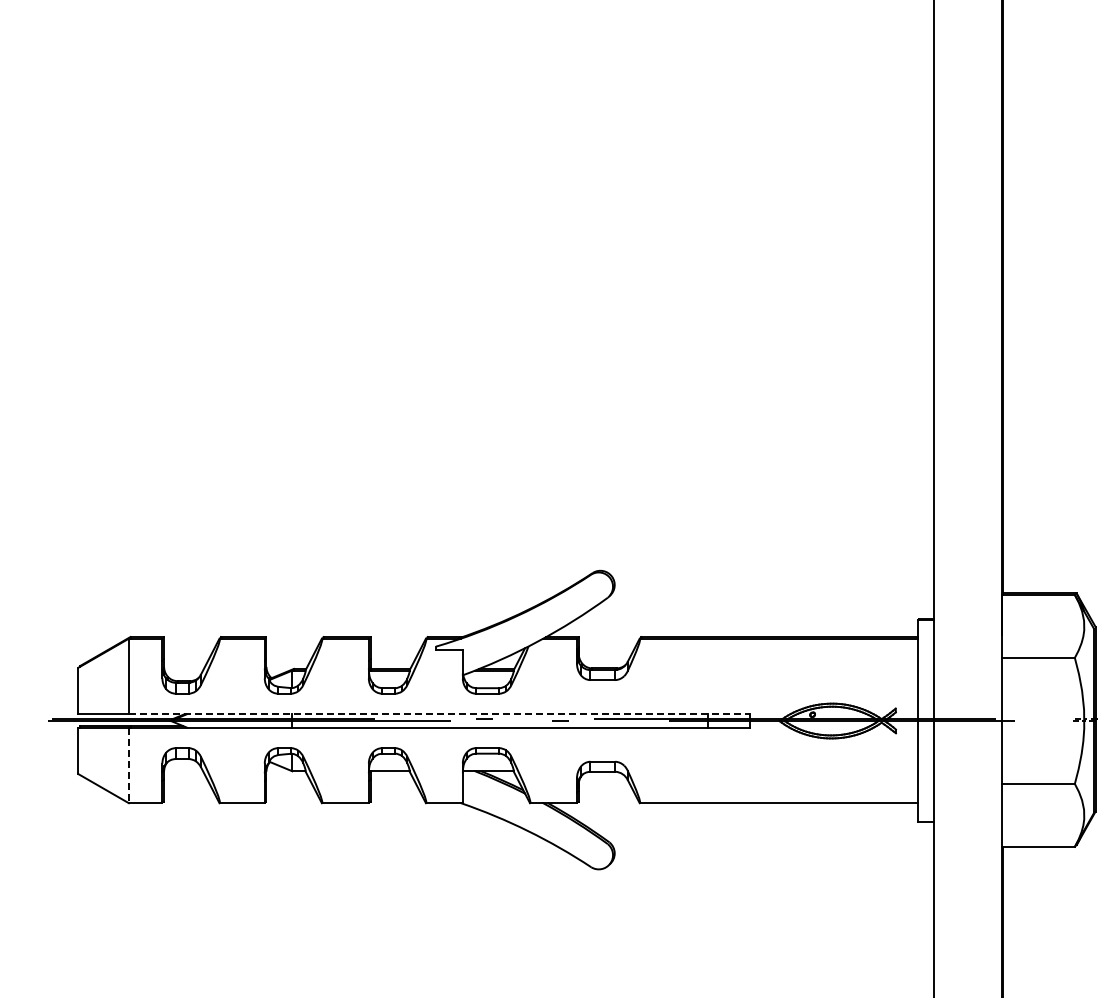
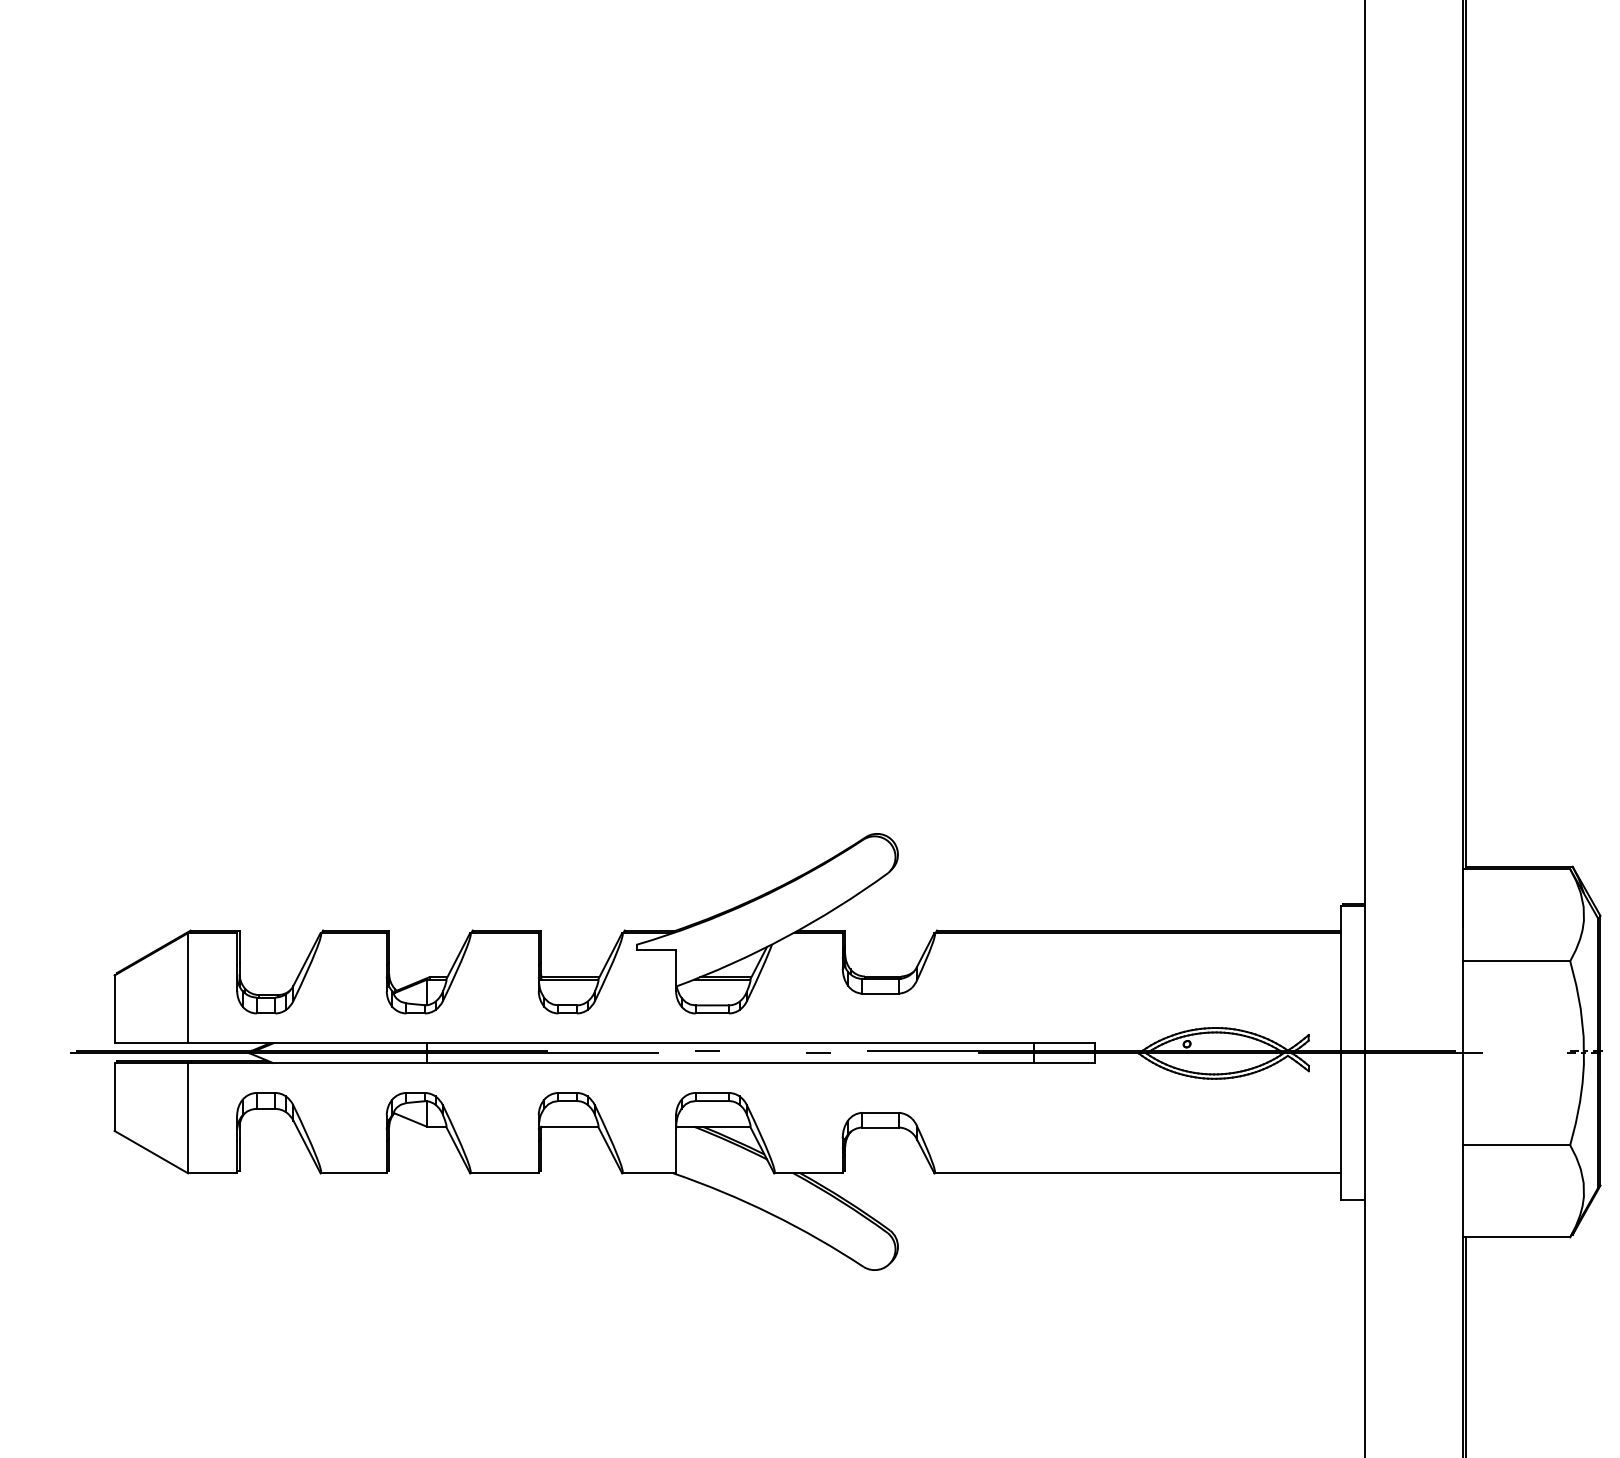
line: (439, 714) -> (641, 1043), dashed -> solid
line: (128, 765) -> (187, 1118), dashed -> solid

